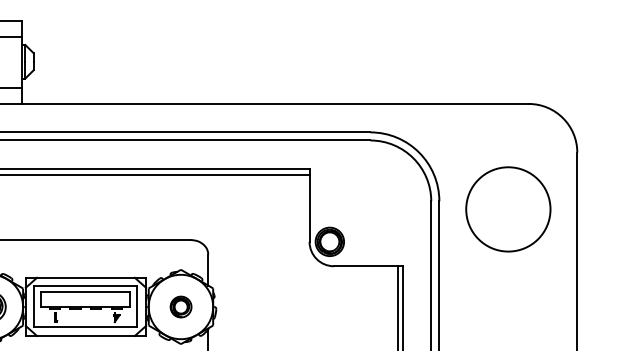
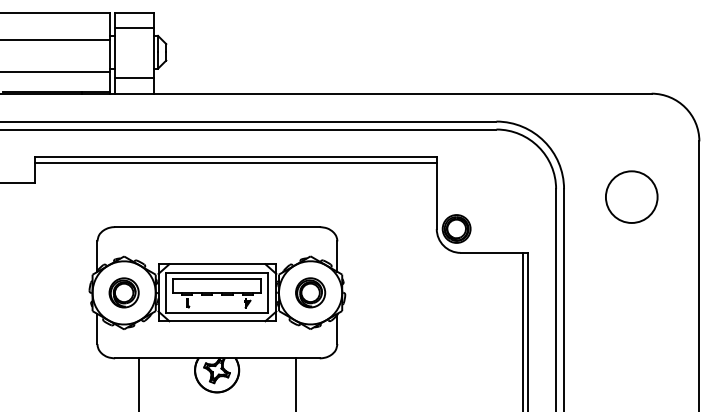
circle: (508, 208) -> (631, 196), size x0.62
part: (180, 306) -> (310, 292), size x1.43

